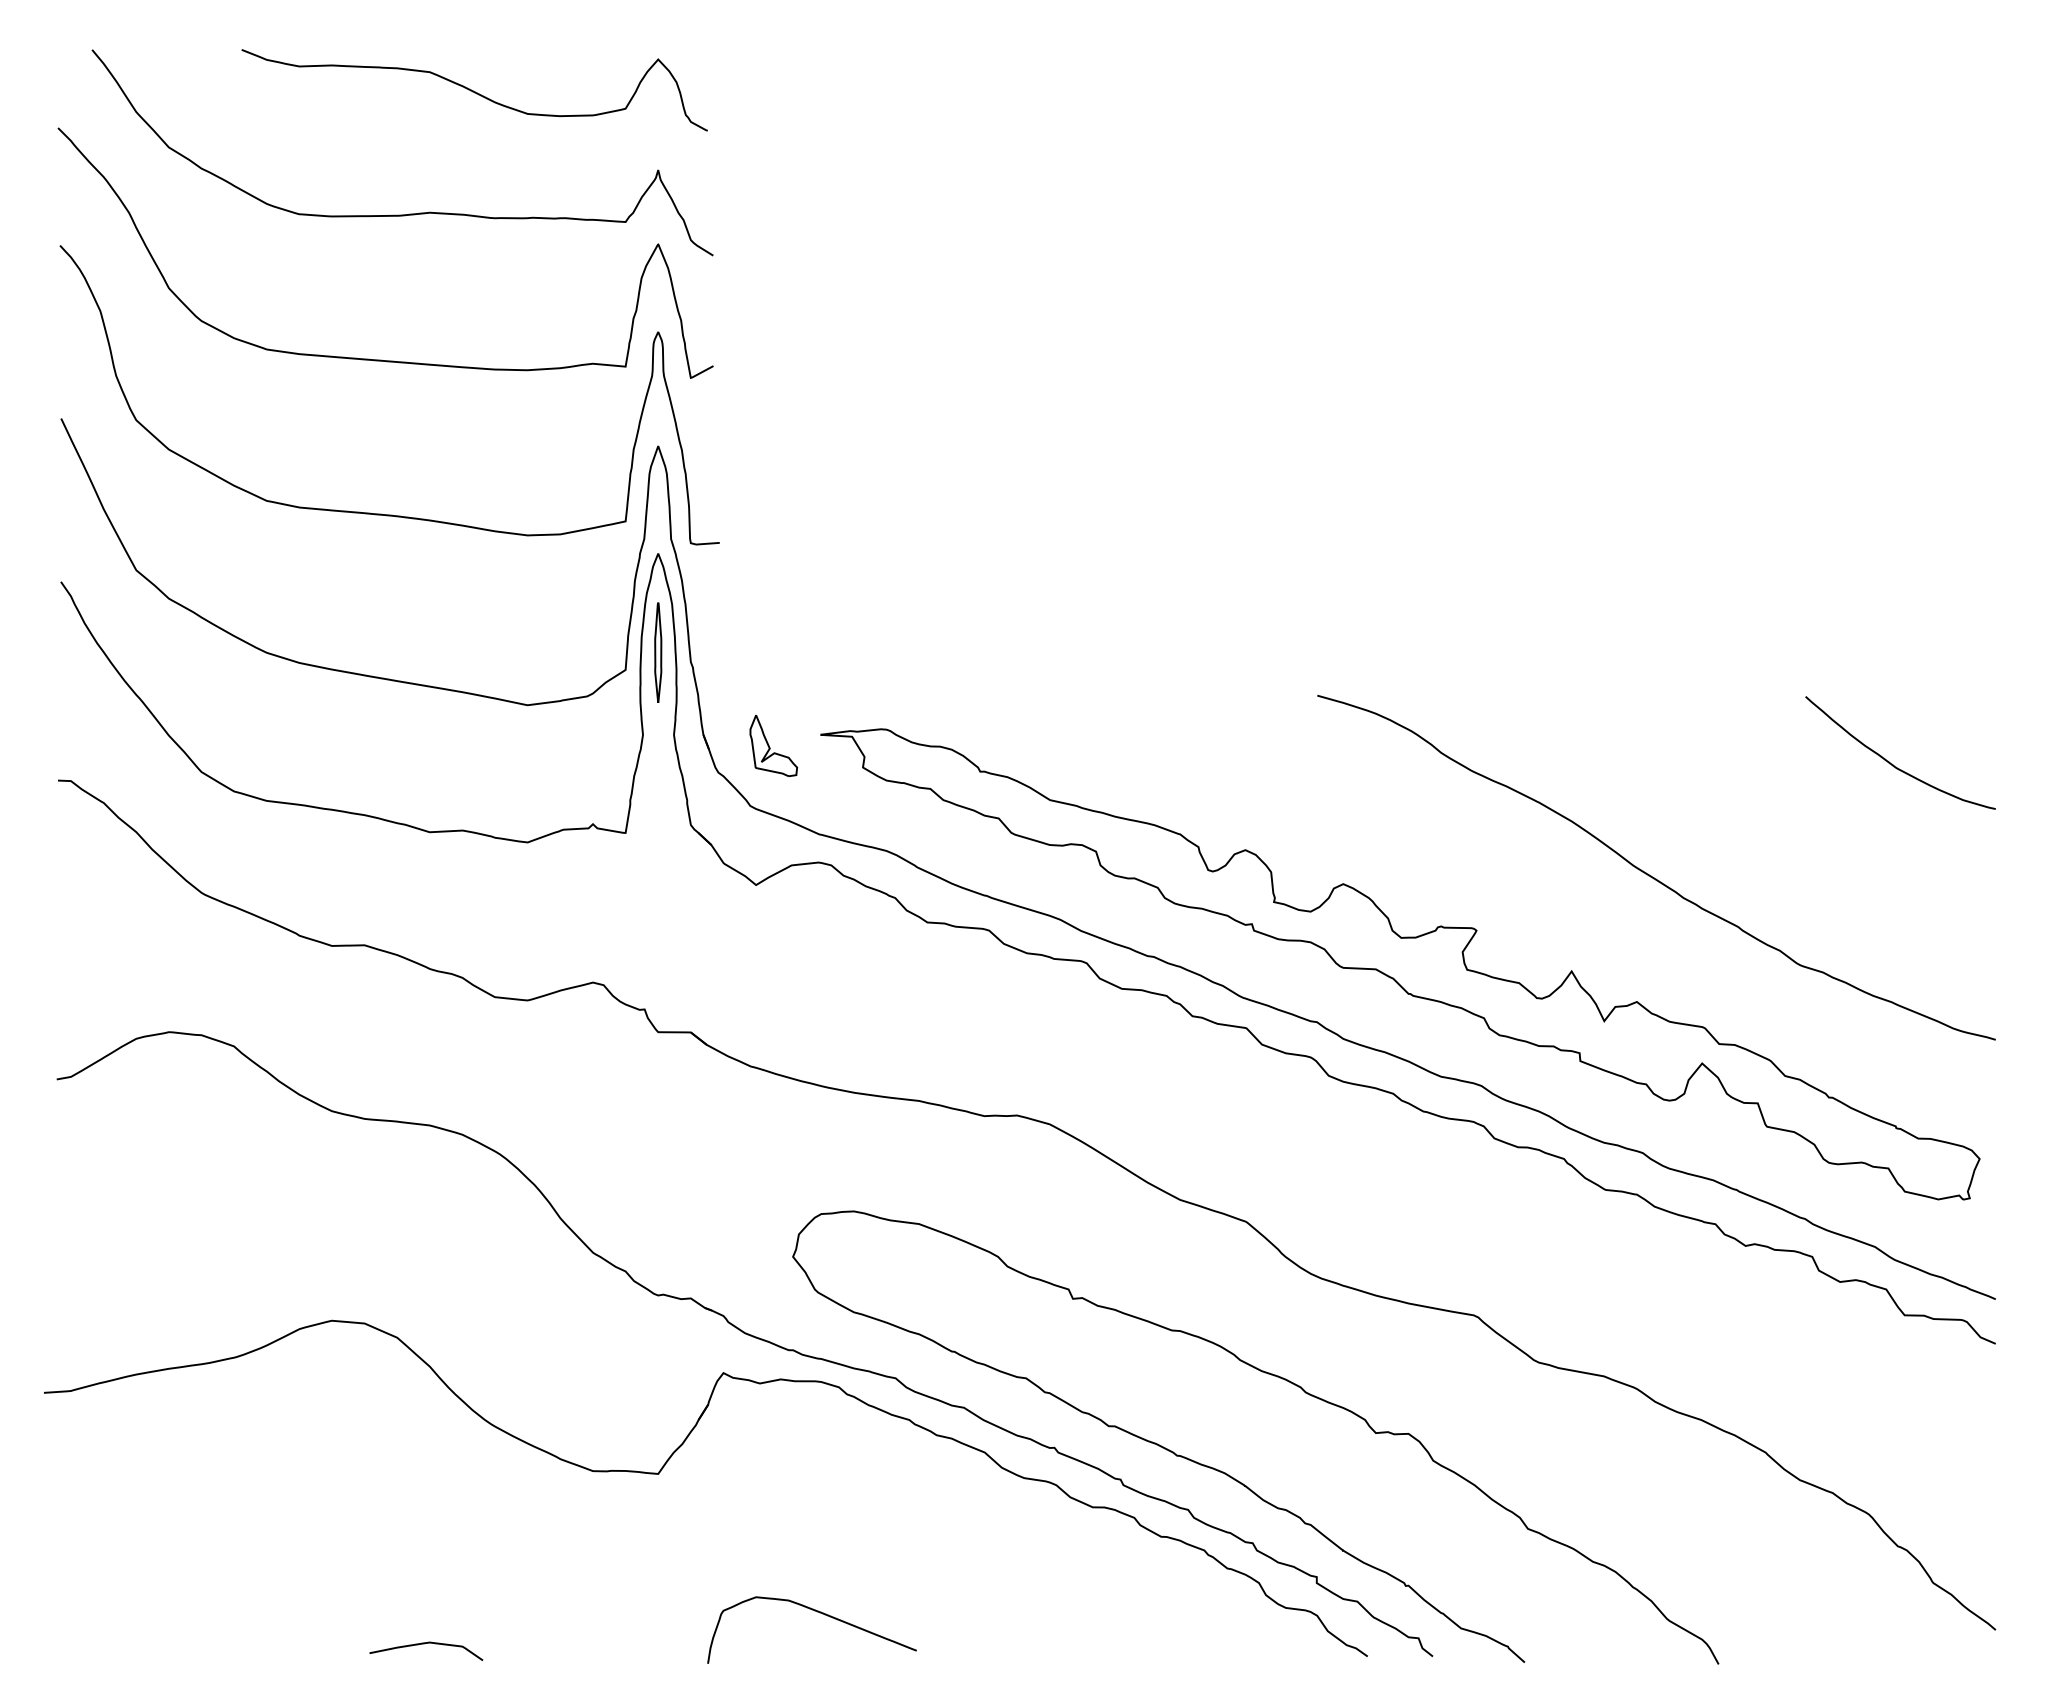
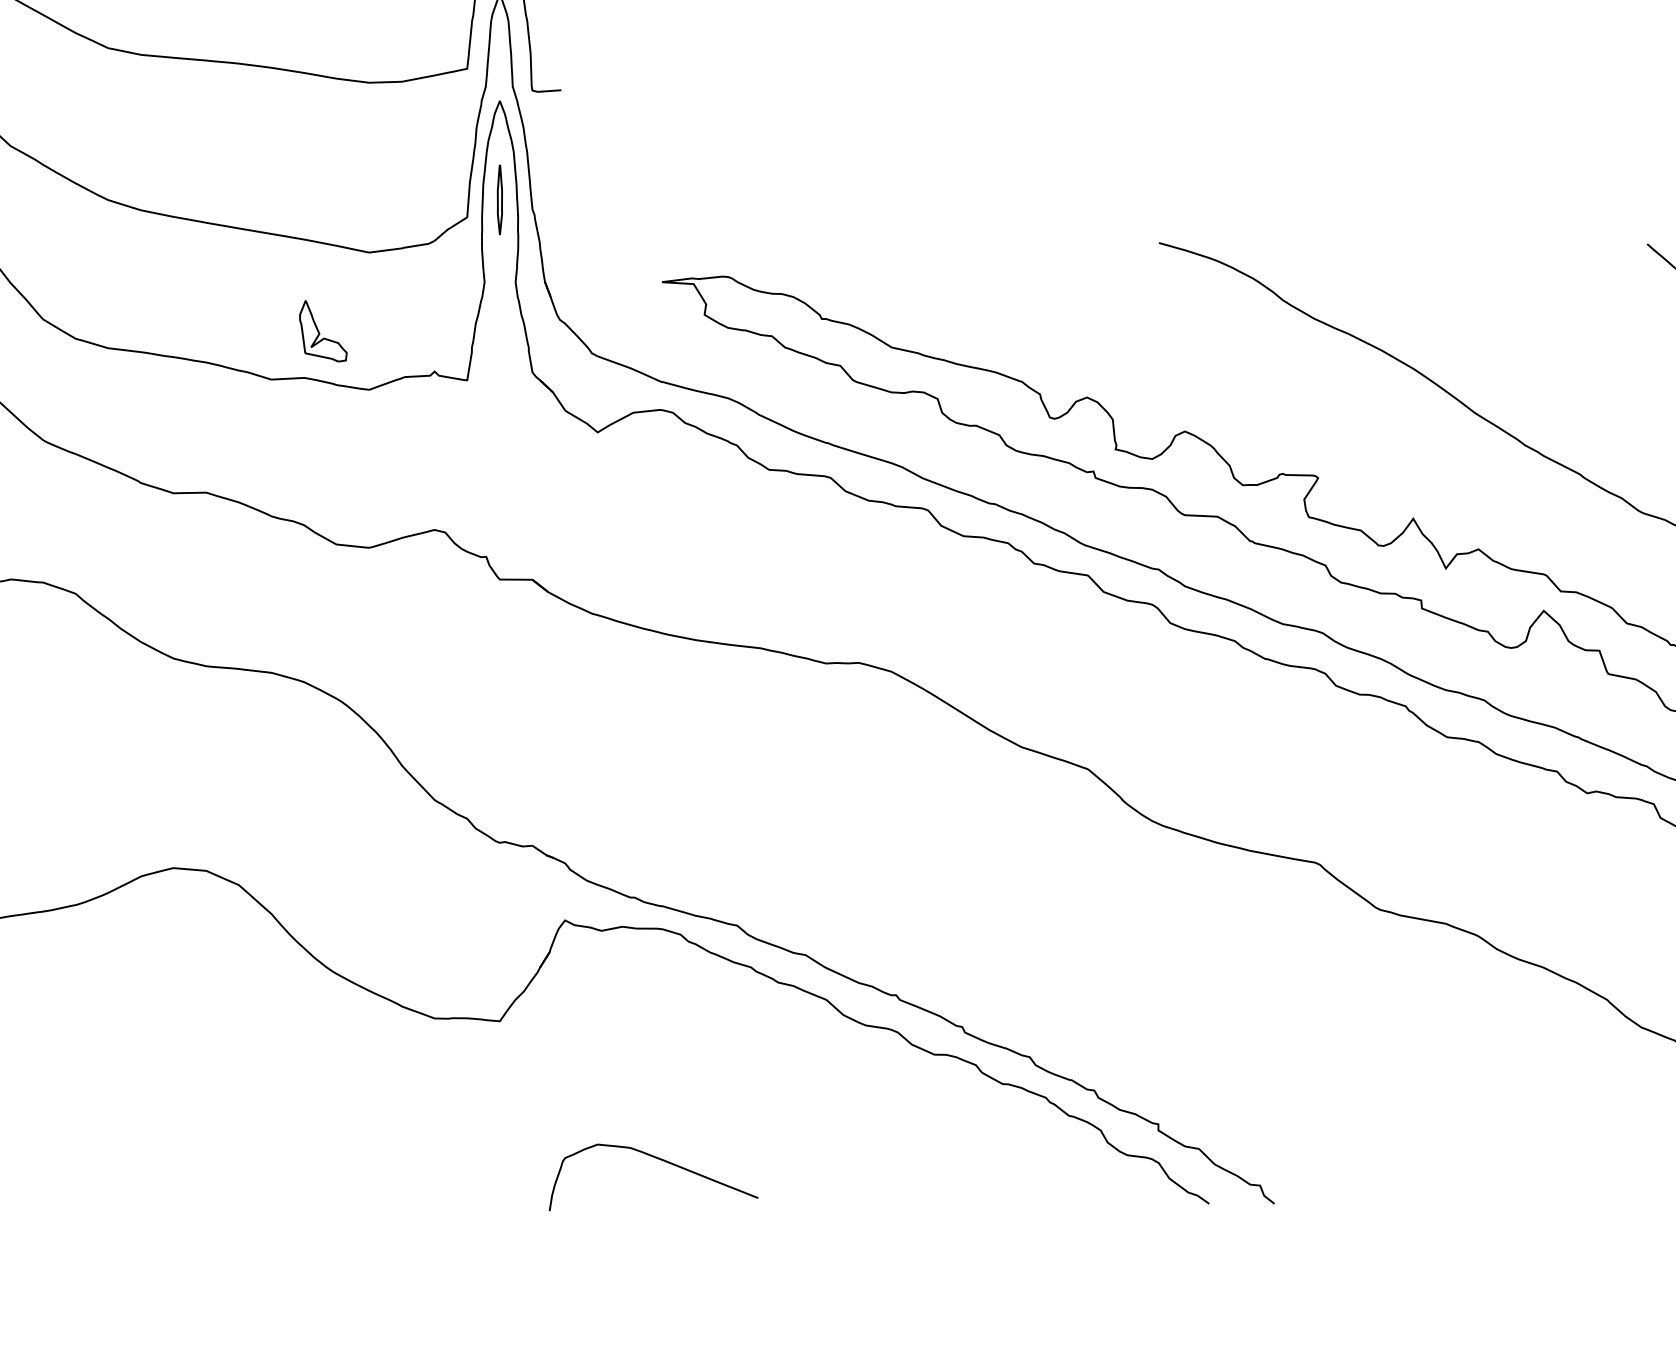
part: (658, 652) -> (500, 199), size x0.7
part: (773, 746) -> (323, 331), moved
curve: (1232, 1476) -> (1074, 1023), removed
curve: (424, 1644) -> (266, 1191), removed

